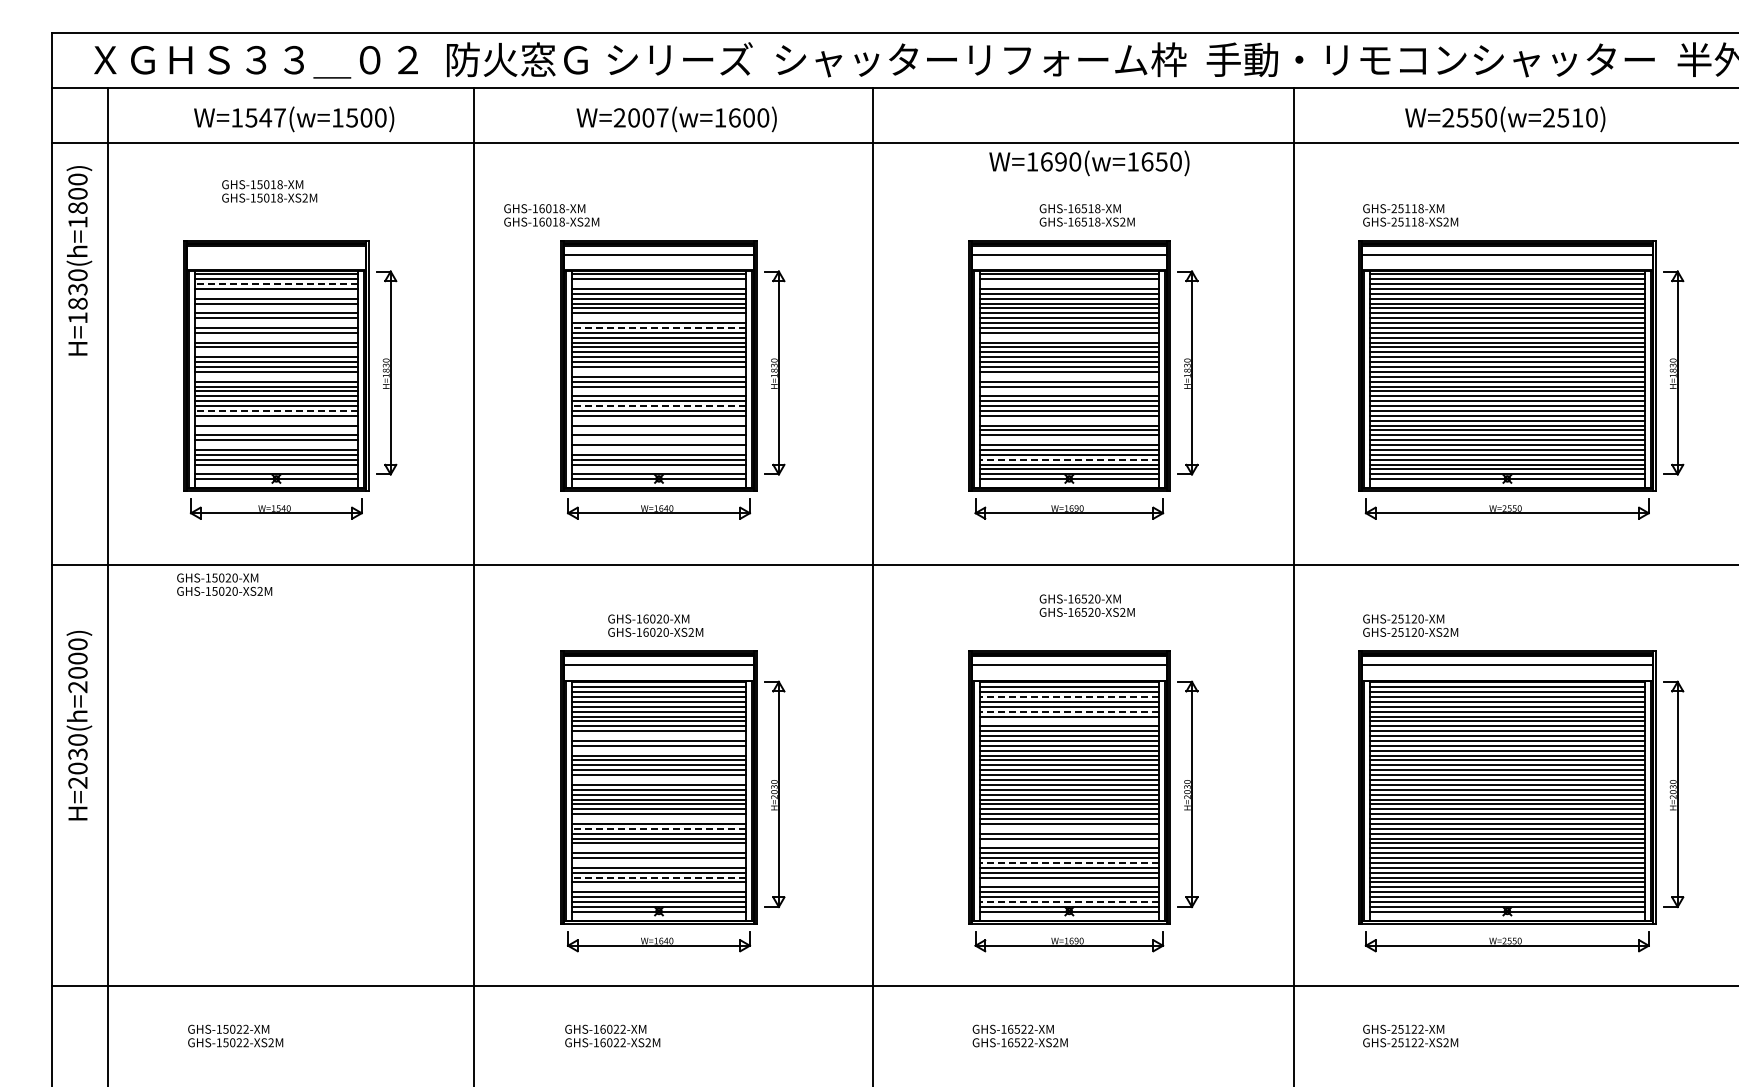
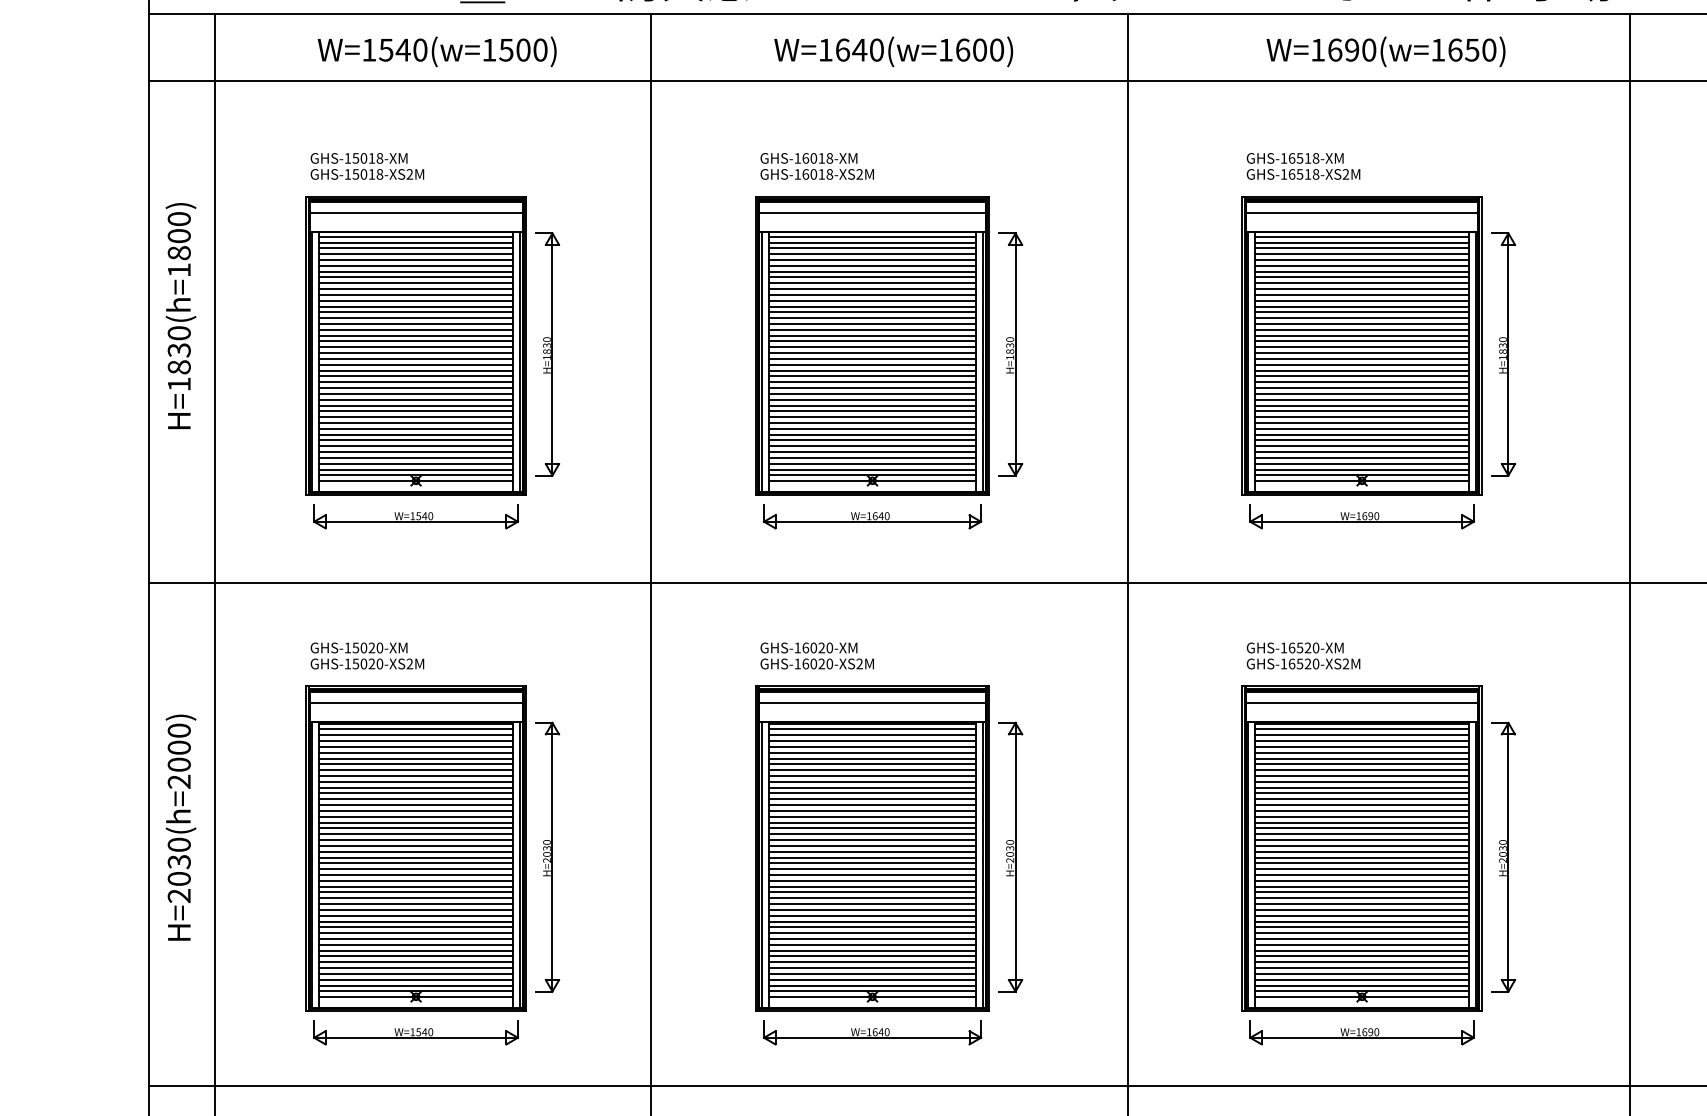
text: (279, 117) -> (419, 49), W=1547(w=1500) -> W=1540(w=1500)
text: (640, 117) -> (850, 49), W=2007(w=1600) -> W=1640(w=1600)
text: (1089, 163) -> (1386, 52), moved
text: (269, 191) -> (367, 166), moved
text: (551, 215) -> (817, 166), moved
text: (1086, 215) -> (1302, 166), moved
line: (276, 254) -> (416, 213), added
text: (79, 260) -> (181, 315), moved
line: (275, 284) -> (414, 248), dashed -> solid
line: (658, 284) -> (871, 248), added
line: (1068, 284) -> (1361, 248), added
line: (276, 293) -> (416, 259), added
line: (276, 308) -> (416, 277), added
line: (658, 318) -> (871, 289), added
line: (276, 323) -> (416, 295), added
line: (659, 327) -> (873, 300), dashed -> solid
line: (276, 337) -> (416, 312), added
line: (1068, 337) -> (1361, 312), added
line: (276, 352) -> (416, 329), added
line: (658, 371) -> (871, 352), added
line: (276, 376) -> (416, 358), added
line: (1068, 376) -> (1361, 358), added
line: (658, 391) -> (871, 376), added
line: (1068, 391) -> (1361, 376), added
line: (659, 406) -> (873, 394), dashed -> solid
line: (275, 410) -> (414, 399), dashed -> solid
line: (276, 420) -> (416, 411), added
line: (658, 420) -> (871, 411), added
line: (1068, 420) -> (1361, 411), added
line: (276, 430) -> (416, 423), added
line: (658, 430) -> (871, 423), added
line: (658, 440) -> (871, 434), added
line: (1068, 440) -> (1361, 434), added
line: (276, 445) -> (416, 440), added
line: (658, 449) -> (871, 445), added
line: (1068, 459) -> (1361, 457), dashed -> solid
line: (276, 469) -> (416, 469), added
line: (658, 469) -> (871, 469), added
text: (224, 584) -> (367, 655), moved
text: (1086, 605) -> (1302, 655), moved
text: (655, 625) -> (817, 655), moved
line: (1068, 697) -> (1361, 741), dashed -> solid
line: (1068, 711) -> (1361, 758), dashed -> solid
line: (1068, 721) -> (1361, 770), added
text: (79, 725) -> (181, 827), moved
line: (658, 736) -> (871, 788), added
line: (658, 750) -> (871, 804), added
line: (658, 780) -> (871, 840), added
part: (290, 801) -> (432, 865), added
line: (658, 819) -> (871, 887), added
line: (659, 828) -> (873, 897), dashed -> solid
line: (1068, 828) -> (1361, 897), added
line: (1068, 843) -> (1361, 915), added
line: (658, 848) -> (871, 921), added
line: (658, 862) -> (871, 938), added
line: (1068, 862) -> (1361, 938), dashed -> solid
line: (659, 877) -> (873, 956), dashed -> solid
line: (1068, 882) -> (1361, 962), added
line: (658, 887) -> (871, 968), added
line: (1068, 901) -> (1361, 985), dashed -> solid

